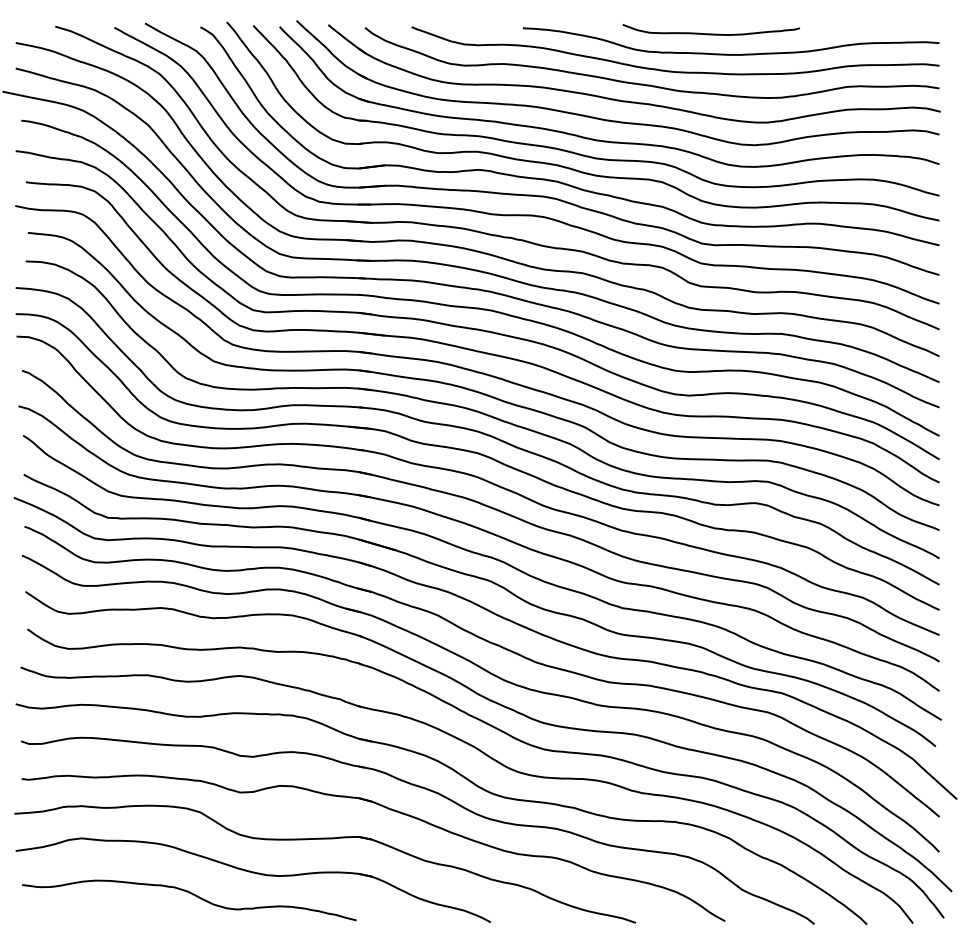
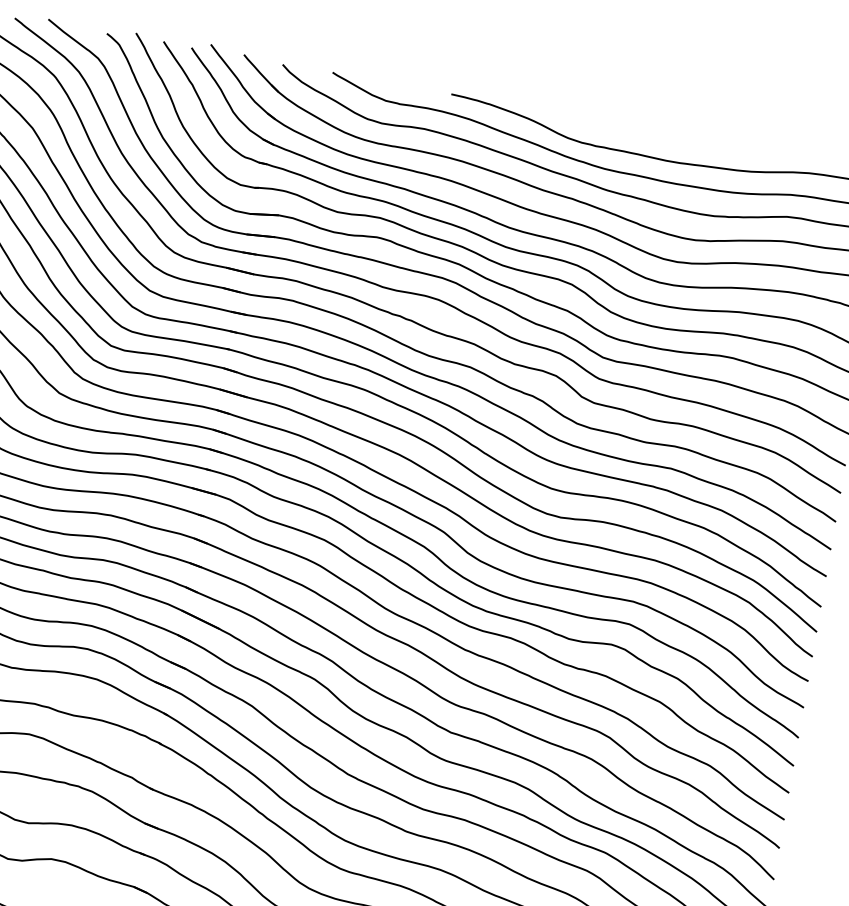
curve: (710, 33) -> (650, 134), removed

